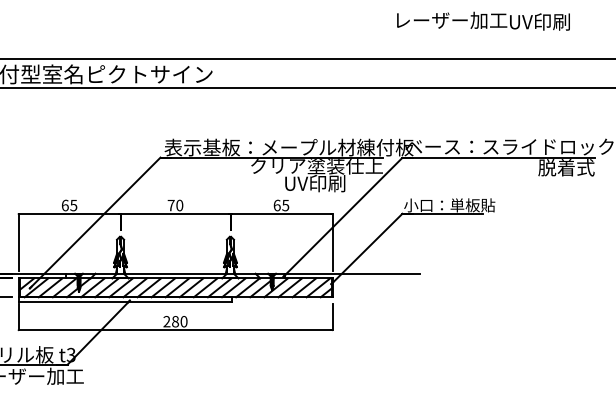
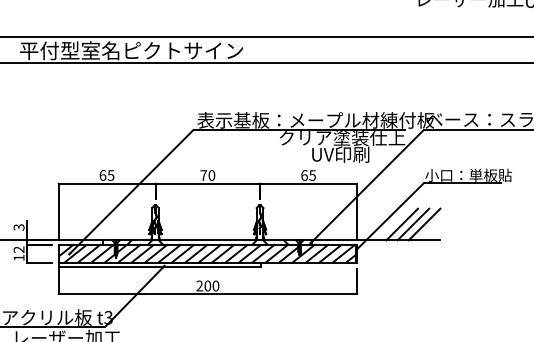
line: (379, 256) -> (401, 223), added
line: (391, 256) -> (413, 223), added
line: (403, 256) -> (424, 223), added
text: (175, 321) -> (207, 285), 280 -> 200

